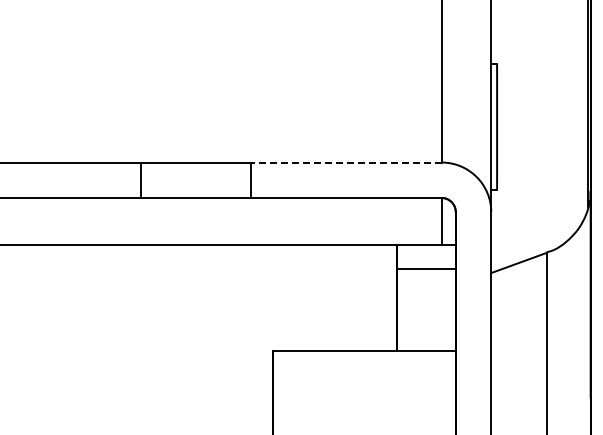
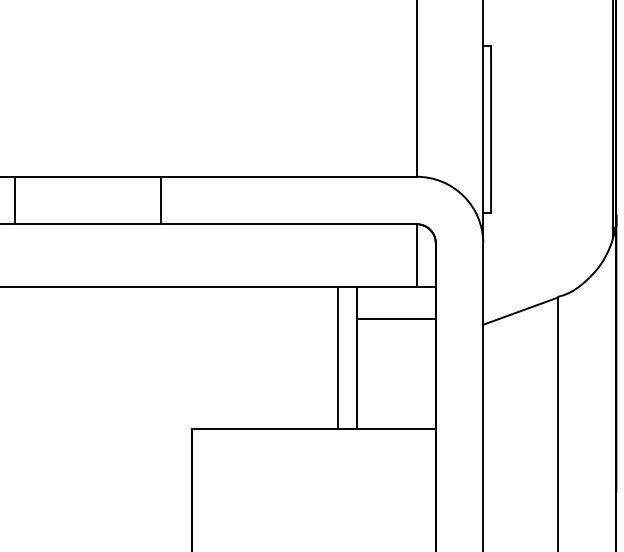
line: (346, 162) -> (289, 176), dashed -> solid
line: (382, 298) -> (337, 358), added

